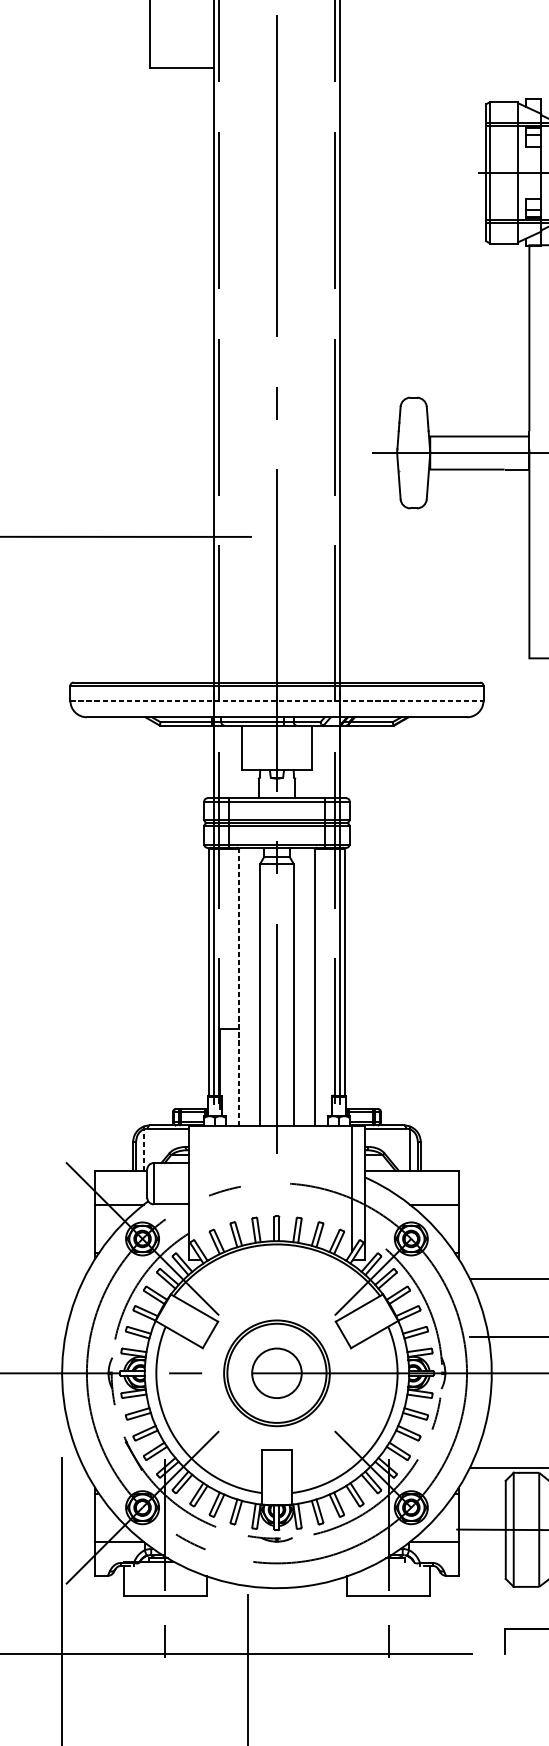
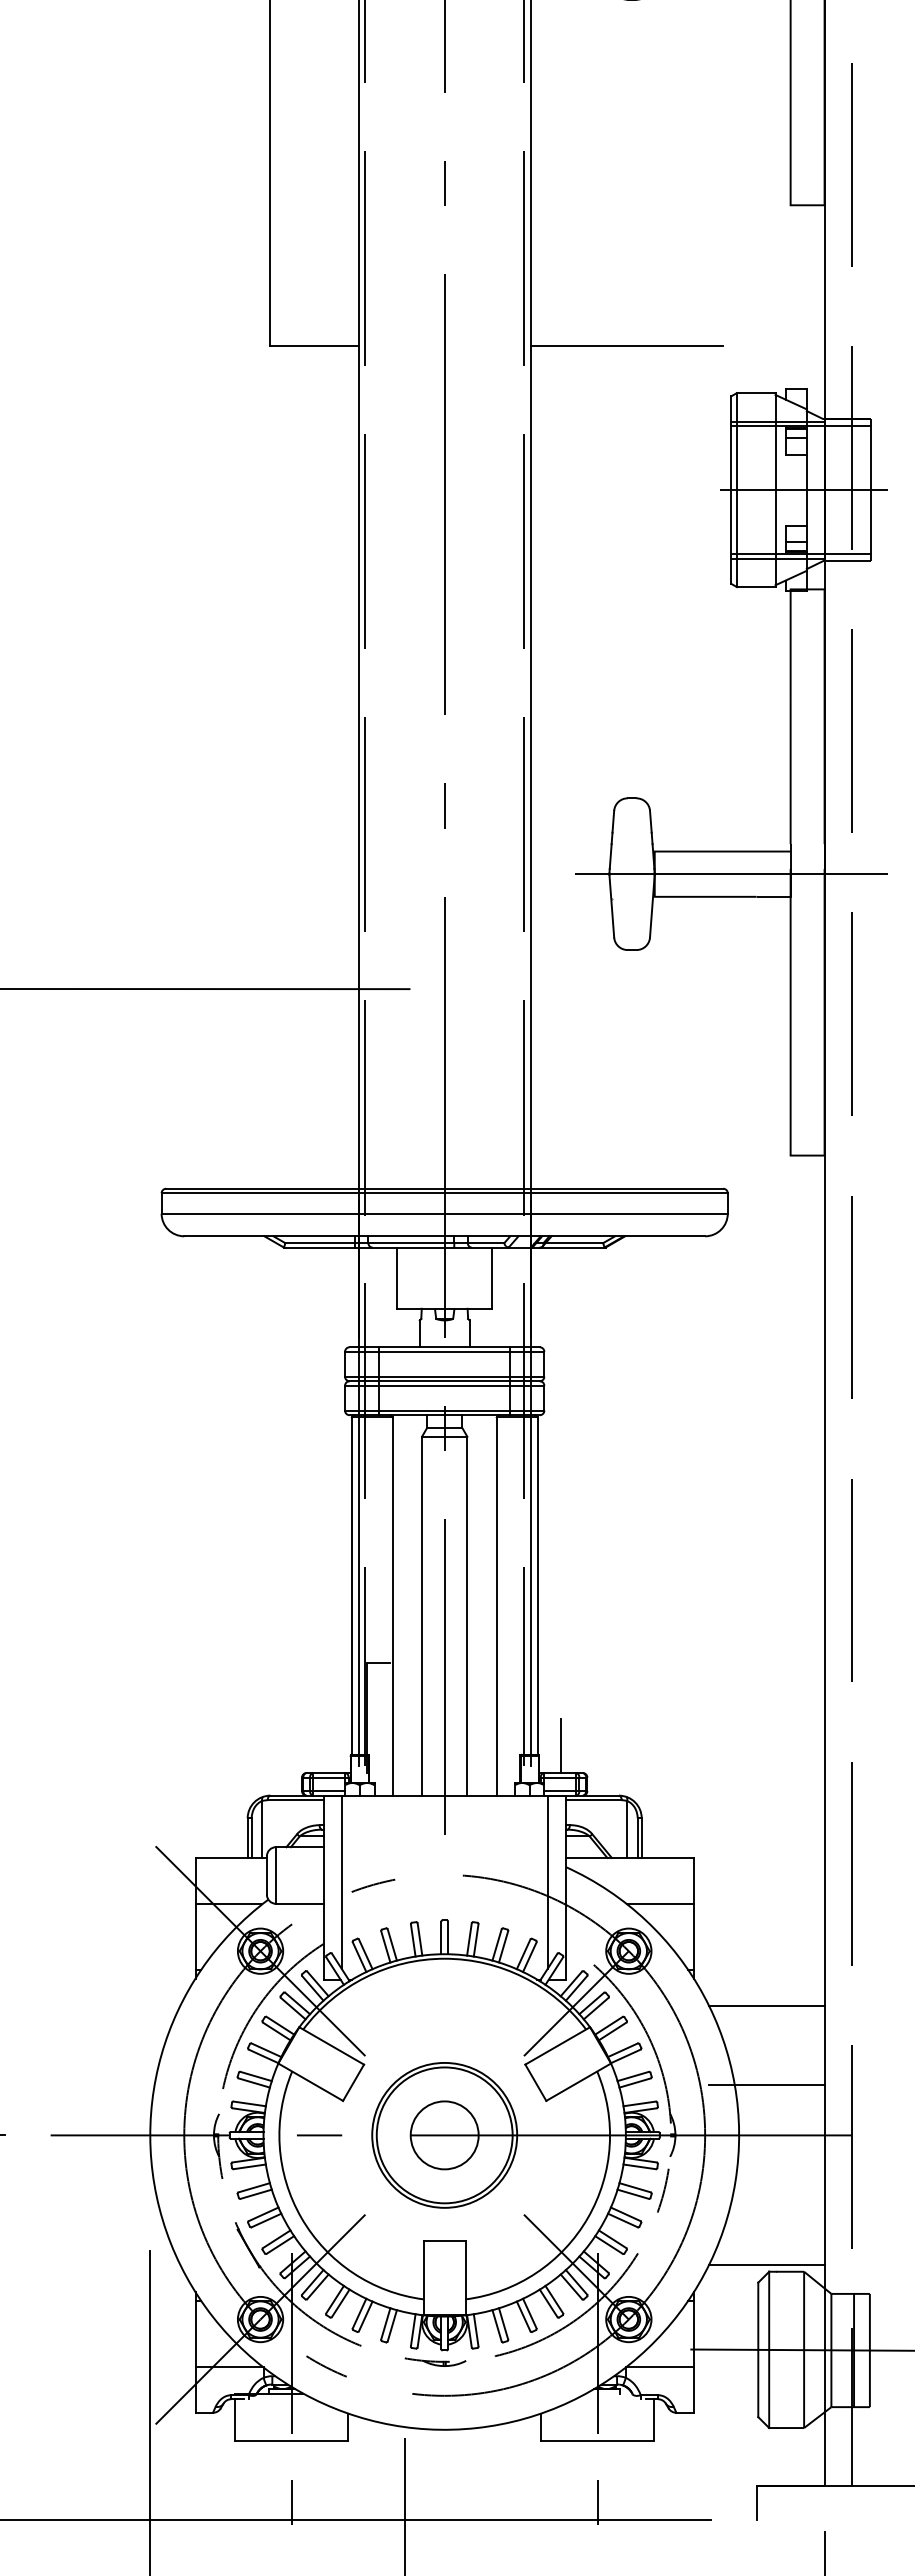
line: (409, 67) -> (626, 346), added
line: (277, 700) -> (445, 1213), dashed -> solid
line: (238, 987) -> (392, 1606), dashed -> solid
line: (362, 1089) -> (561, 1746), added
line: (144, 1150) -> (262, 1829), dashed -> solid
line: (201, 1188) -> (341, 1882), added

